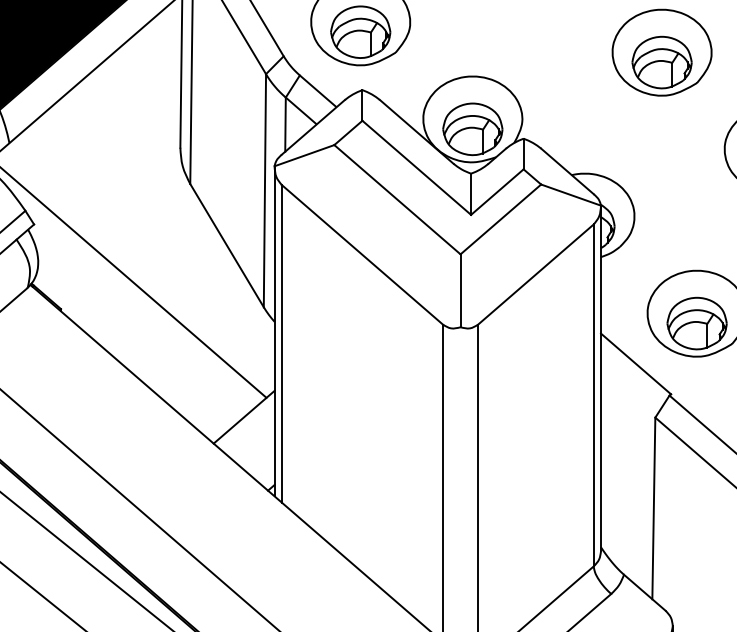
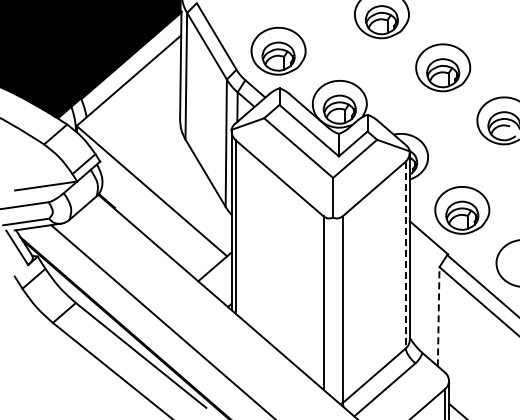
line: (593, 396) -> (405, 255), solid -> dashed
line: (653, 508) -> (438, 316), solid -> dashed

